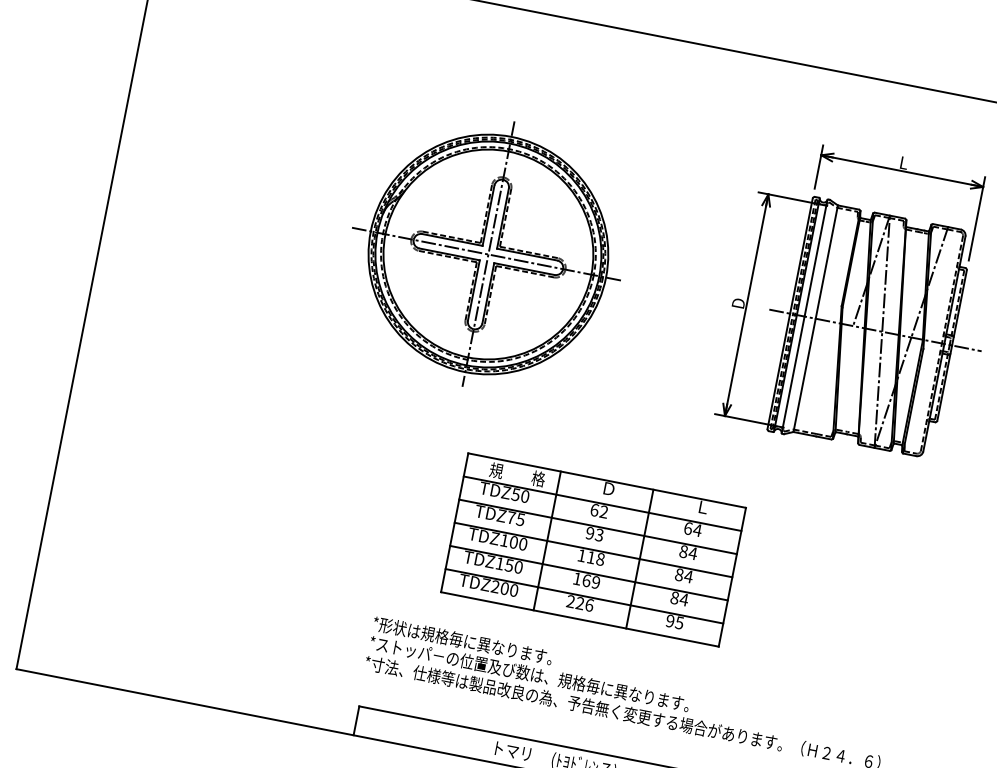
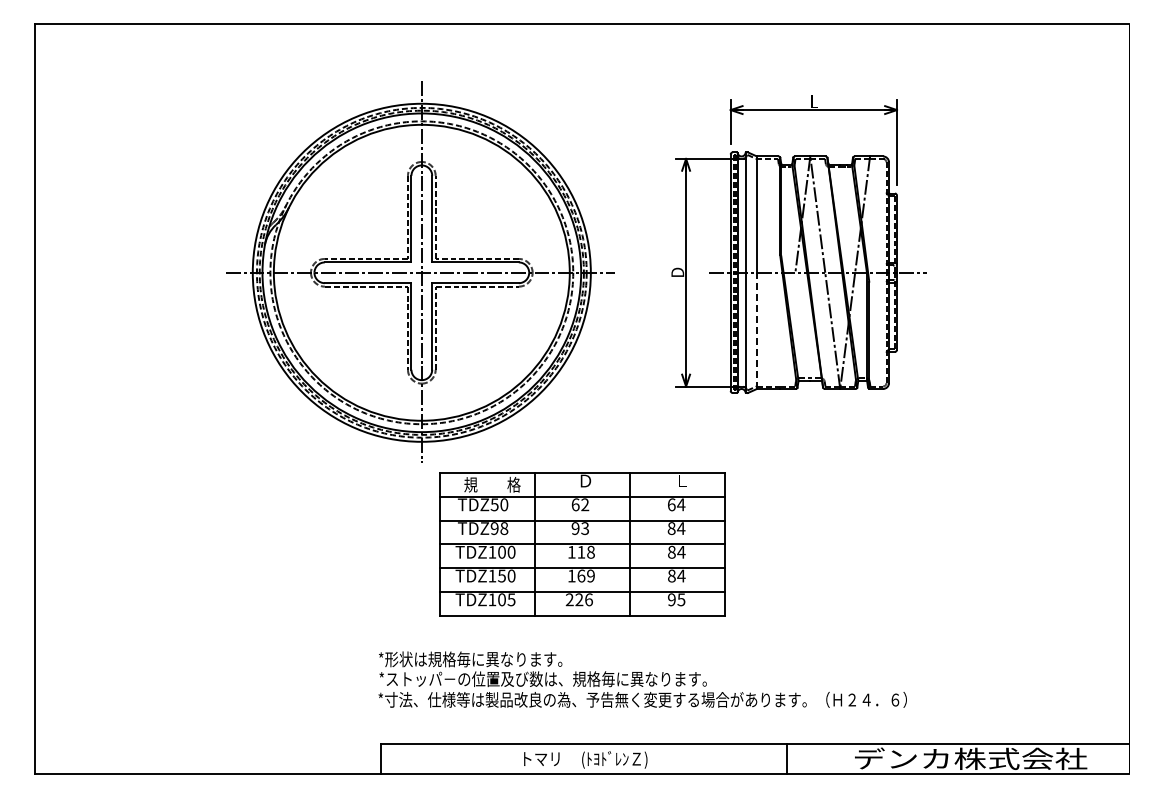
part: (486, 253) -> (418, 272), size x1.4
line: (804, 374) -> (756, 330), solid -> dashed
text: (515, 518) -> (499, 528), TDZ75 -> TDZ98
text: (504, 588) -> (501, 599), TDZ200 -> TDZ105

